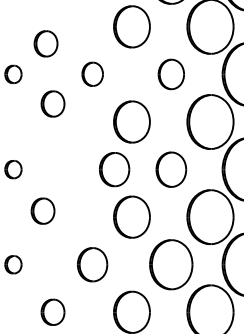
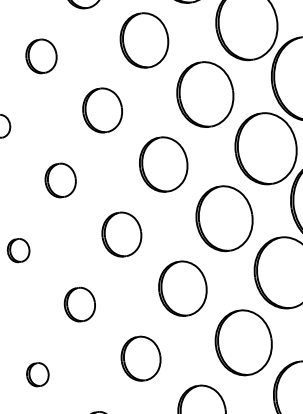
part: (45, 43) -> (40, 56), moved
part: (92, 73) -> (102, 109), size x1.43
part: (171, 74) -> (205, 94), size x1.67
part: (52, 103) -> (59, 179), moved
part: (114, 169) -> (121, 234), moved
part: (171, 169) -> (224, 218), size x1.43
part: (42, 210) -> (79, 303), moved

